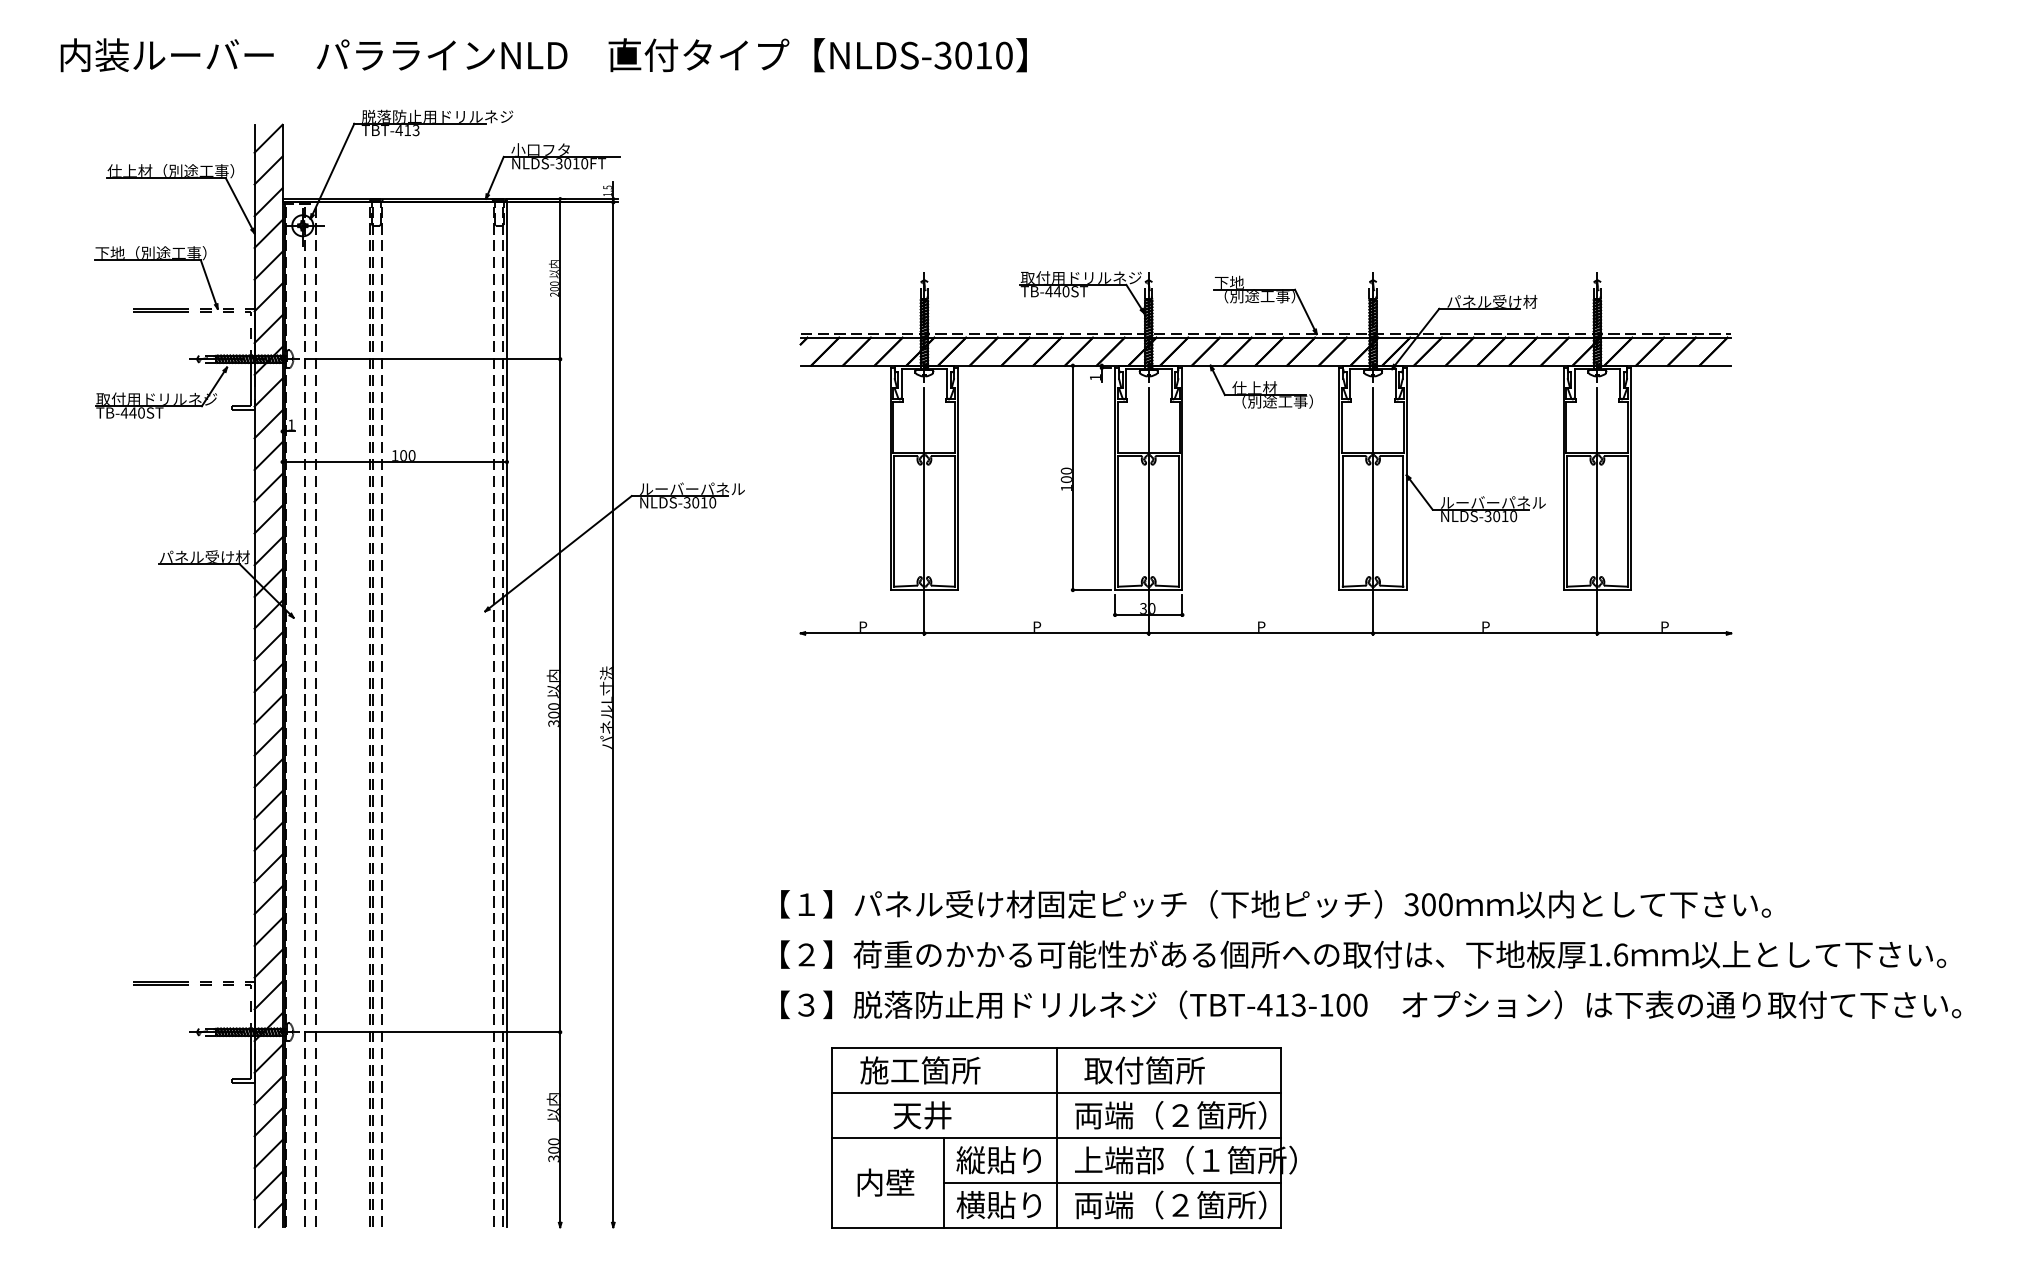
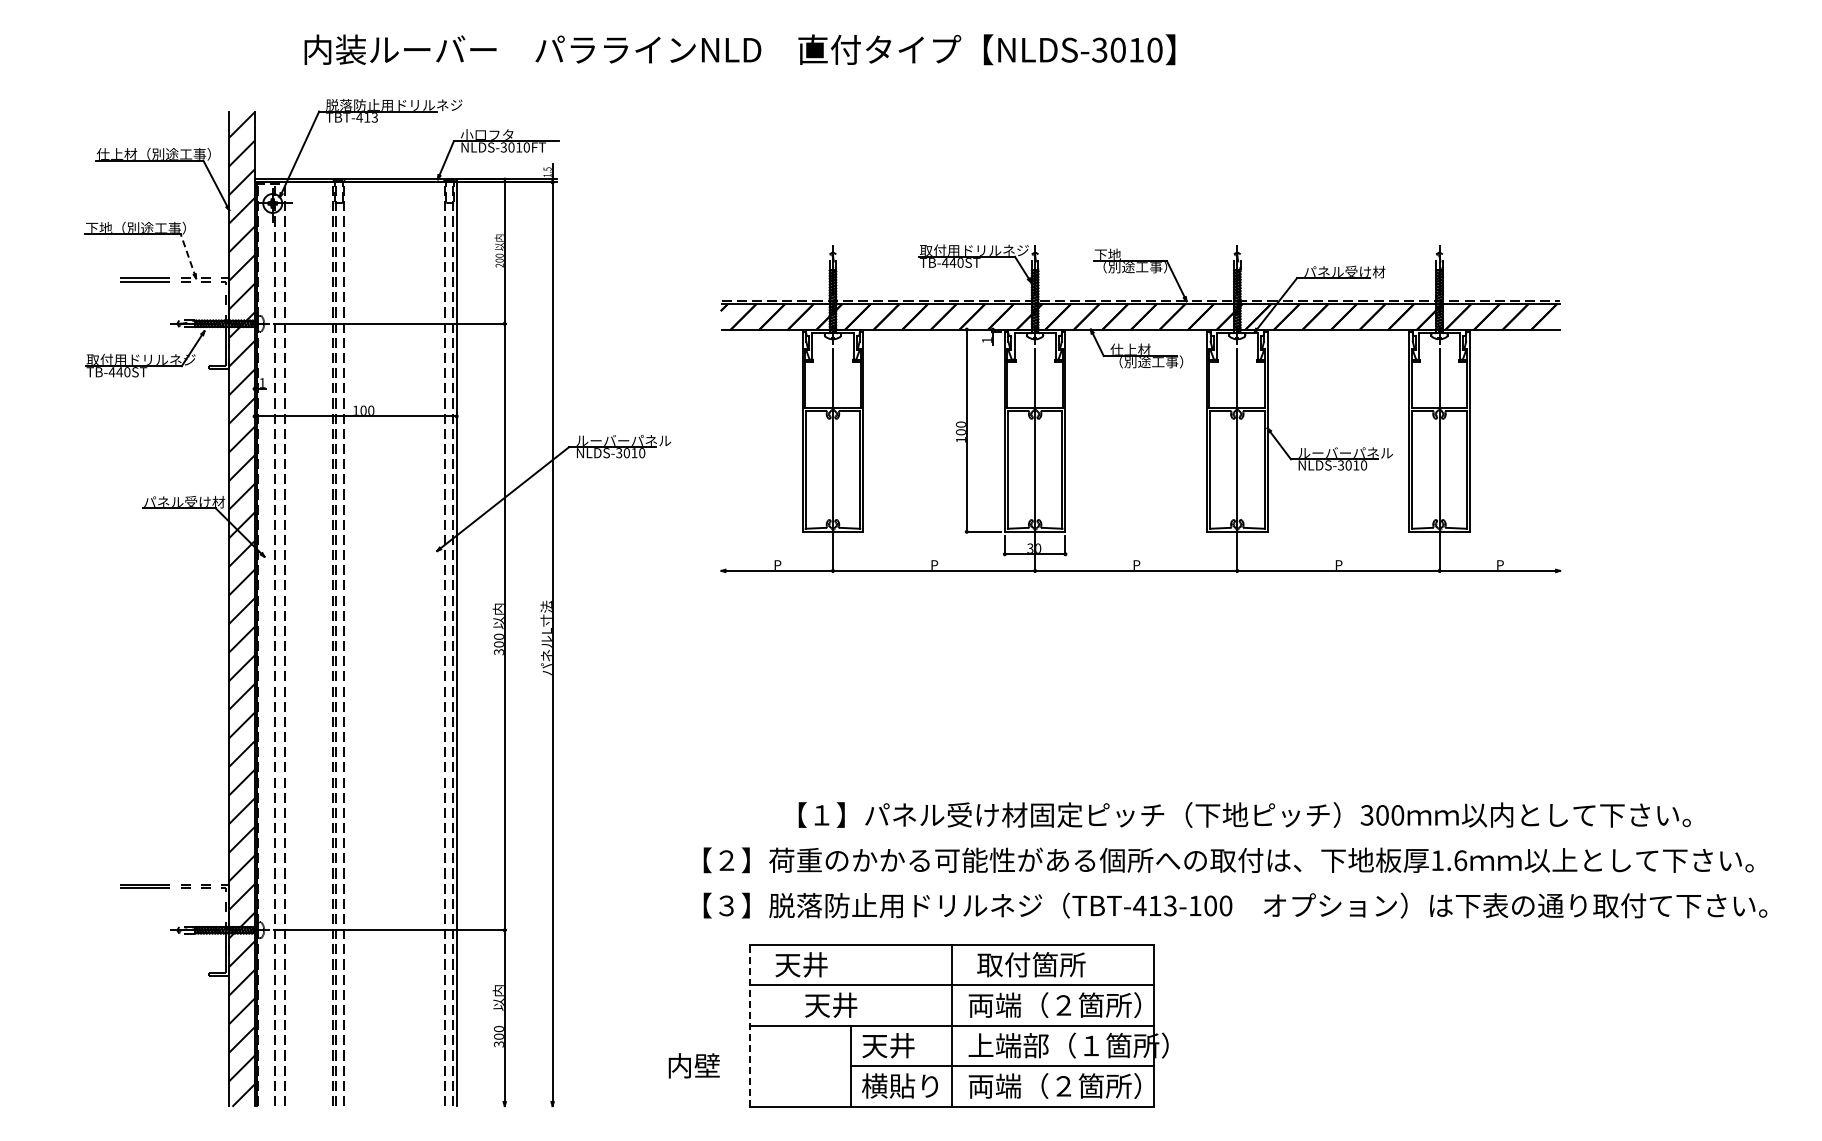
text: (543, 54) -> (739, 49), moved
line: (209, 283) -> (188, 255), solid -> dashed
text: (1275, 903) -> (1244, 814), moved
text: (920, 1070) -> (829, 964), 施工箇所 -> 天井
line: (831, 1137) -> (749, 1025), solid -> dashed
text: (998, 1160) -> (899, 1045), 縦貼り -> 天井
text: (885, 1182) -> (693, 1065), moved

